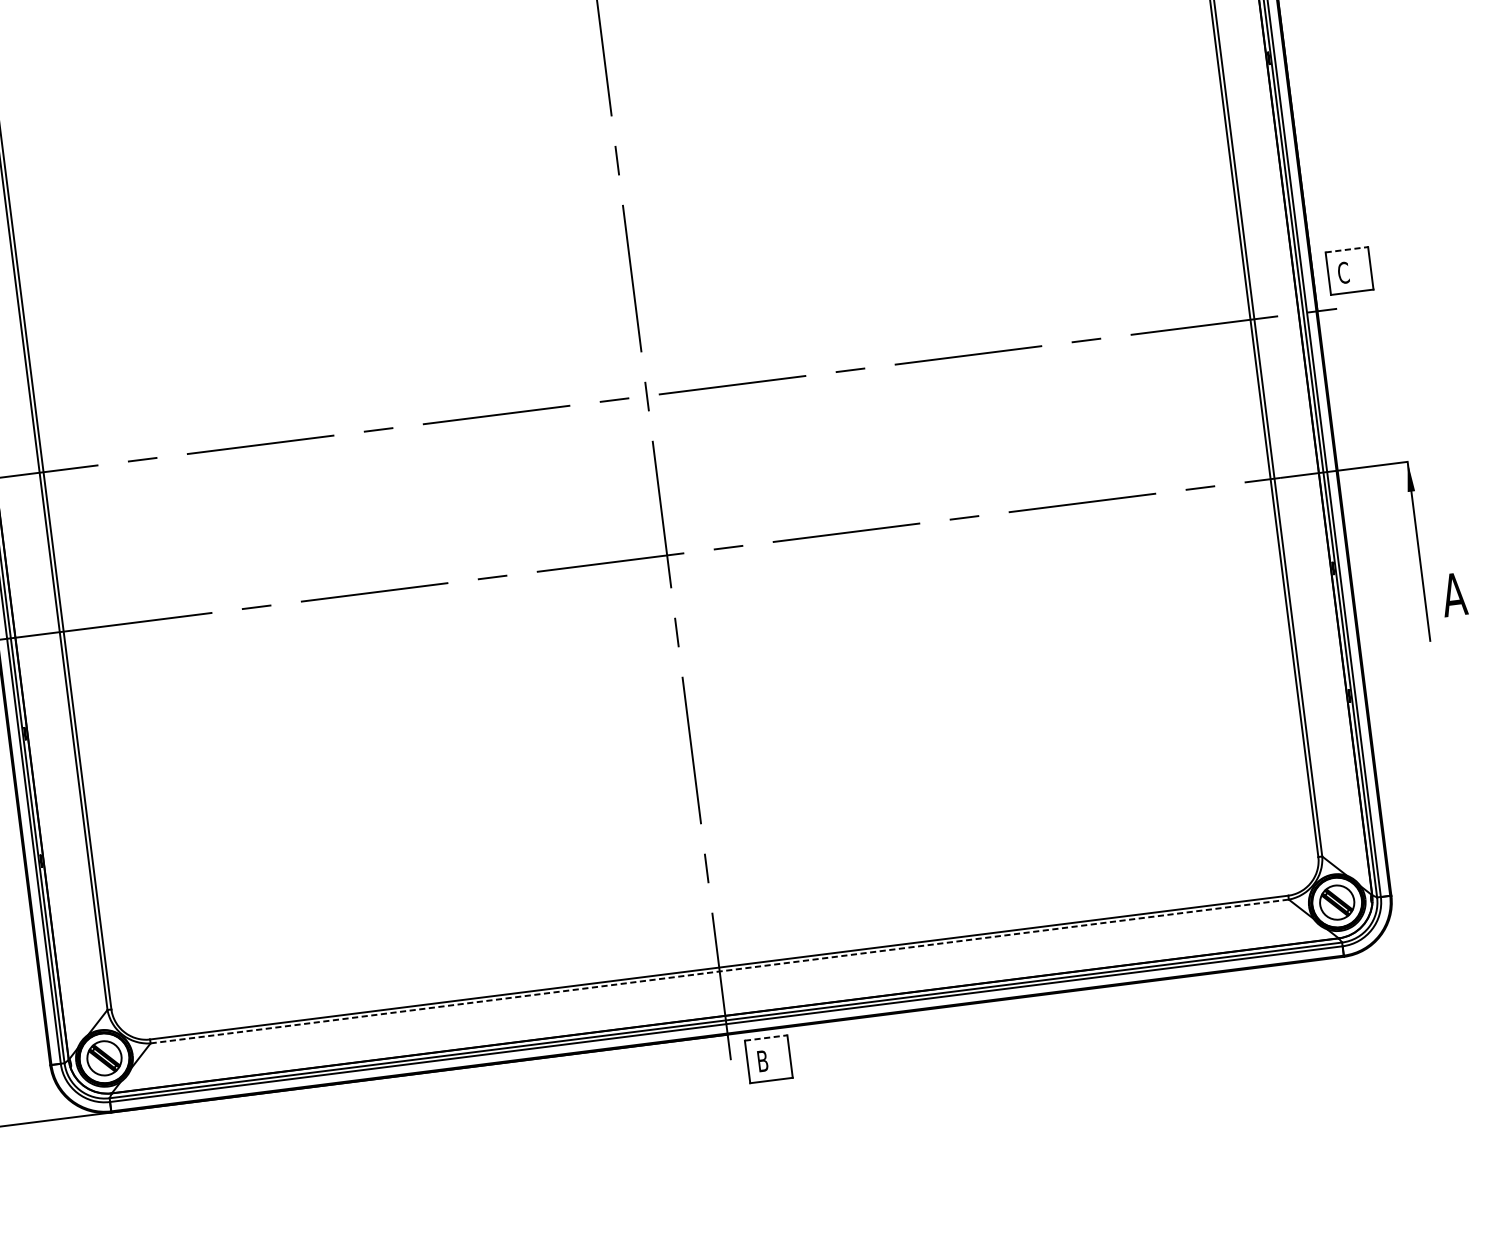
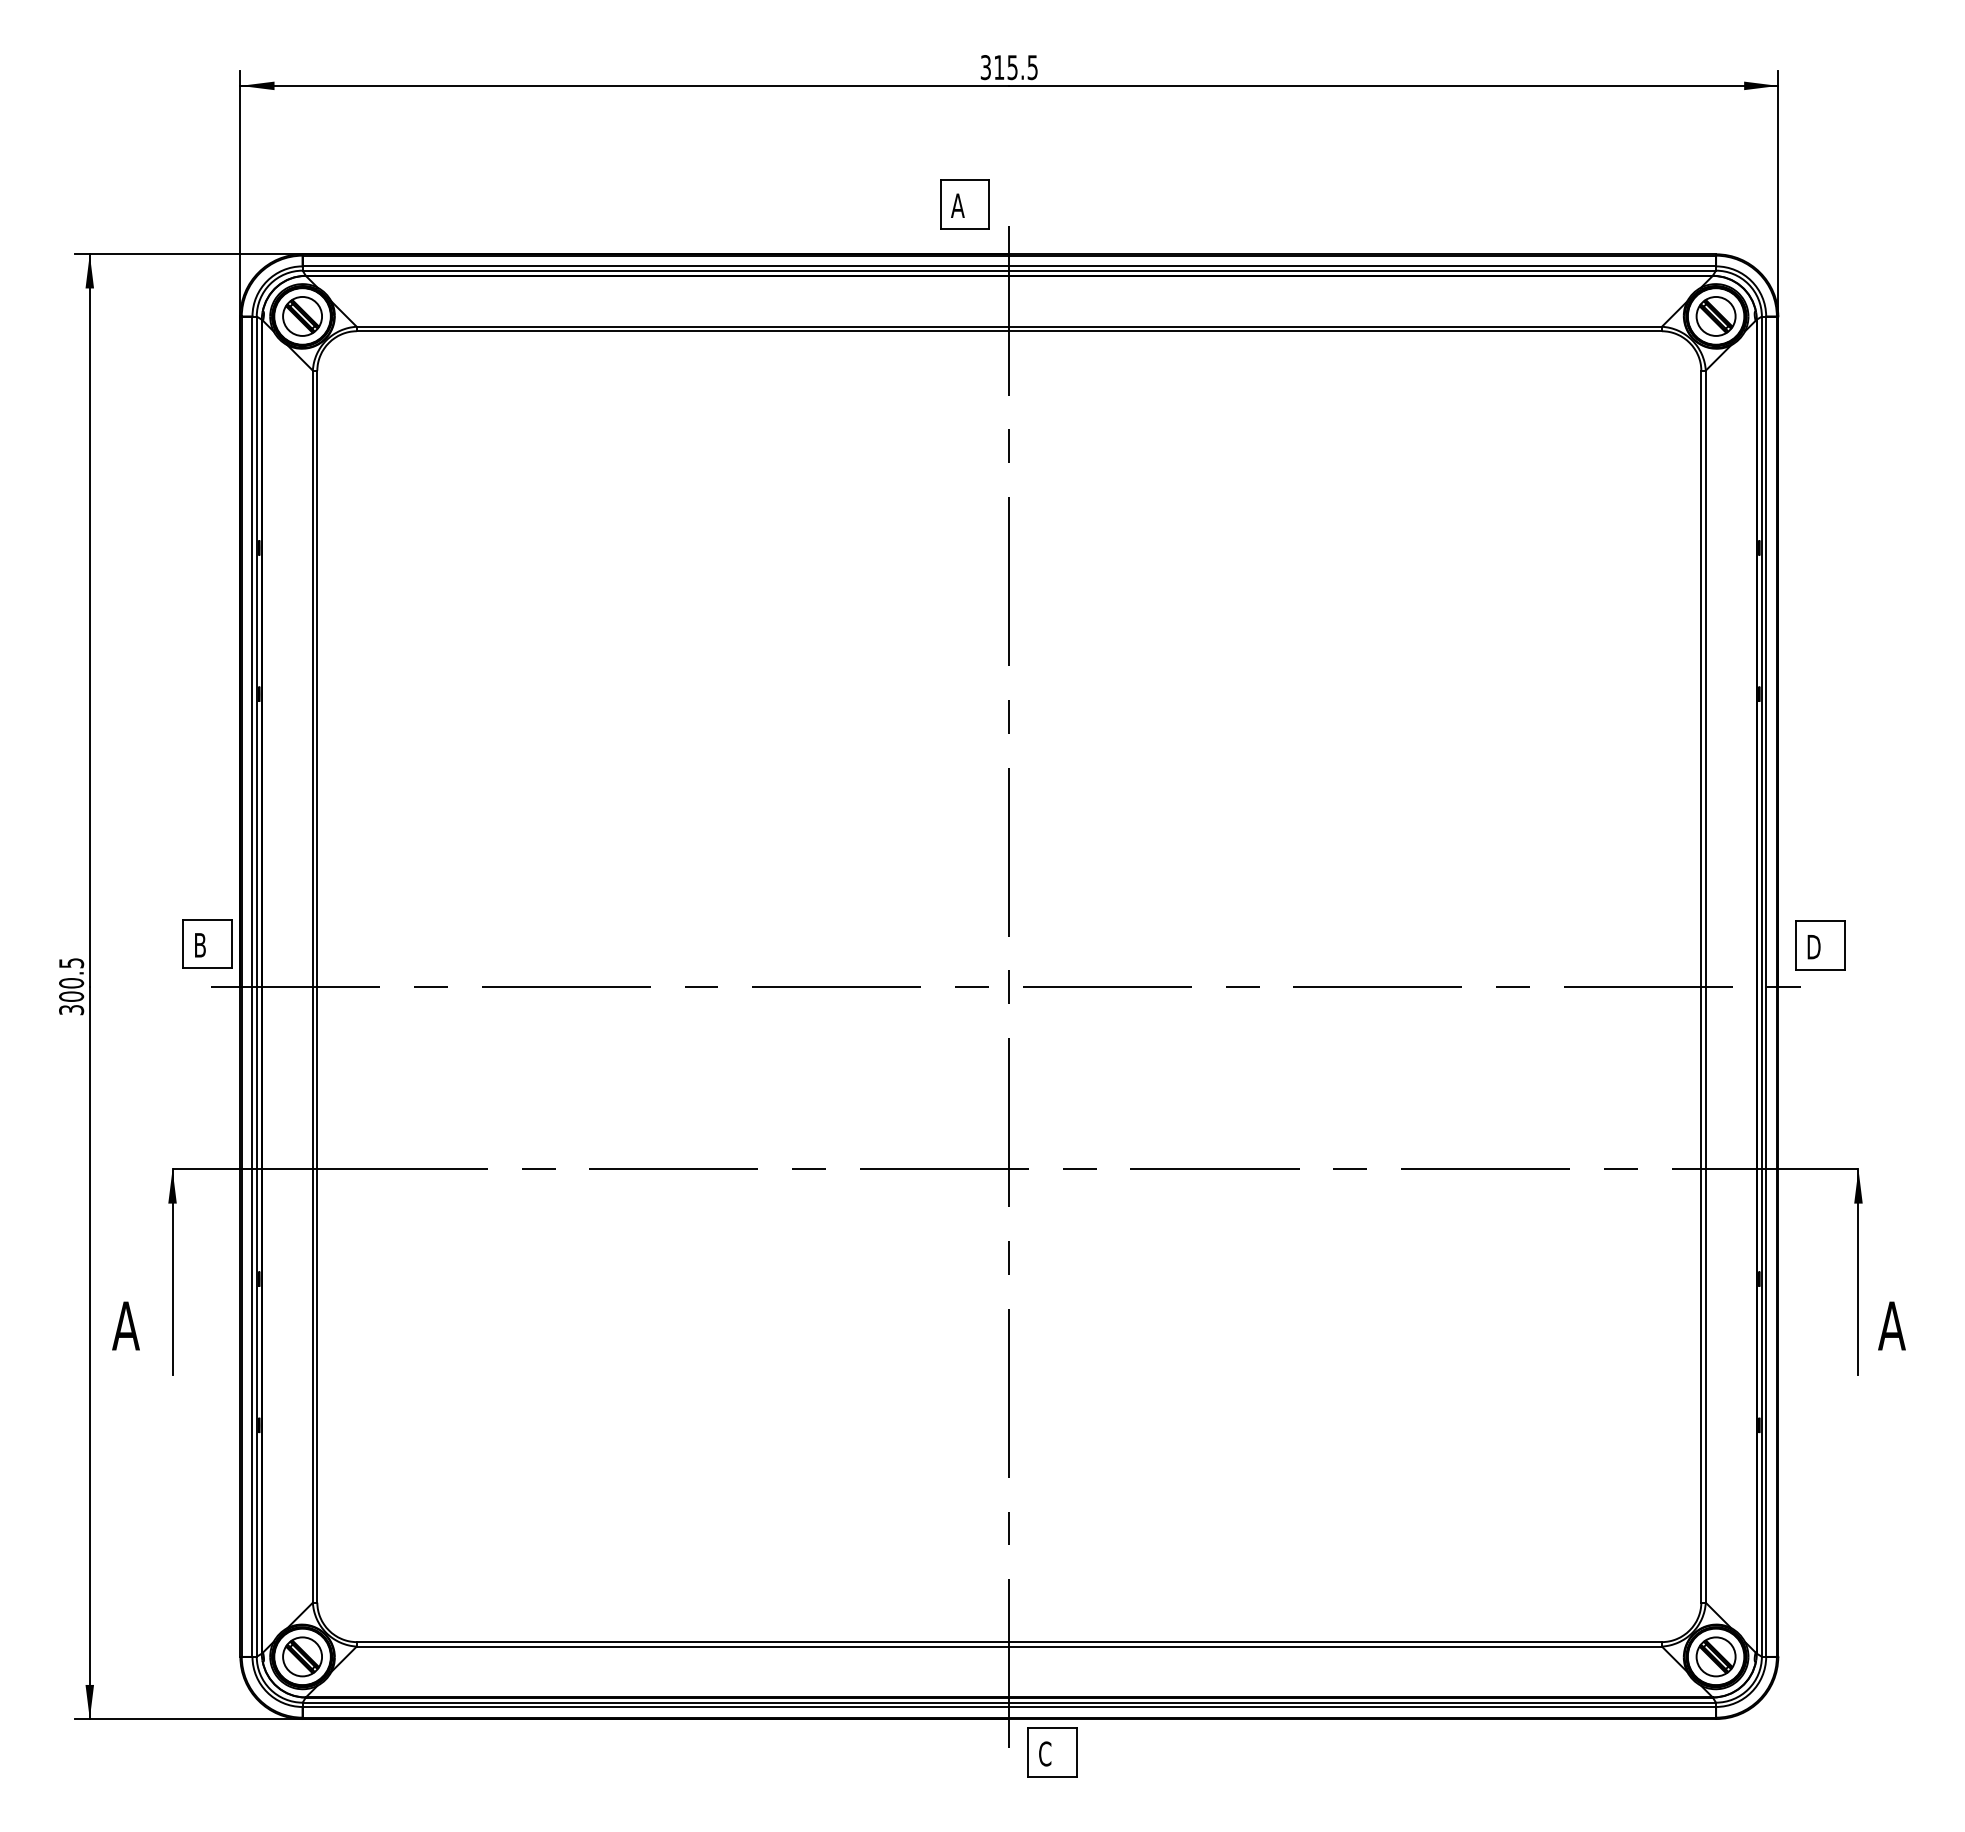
line: (1347, 249) -> (1820, 921), dashed -> solid
text: (1343, 272) -> (1813, 946), C -> D
line: (719, 971) -> (1009, 1646), dashed -> solid
line: (766, 1038) -> (1052, 1728), dashed -> solid
text: (763, 1060) -> (1045, 1753), B -> C

